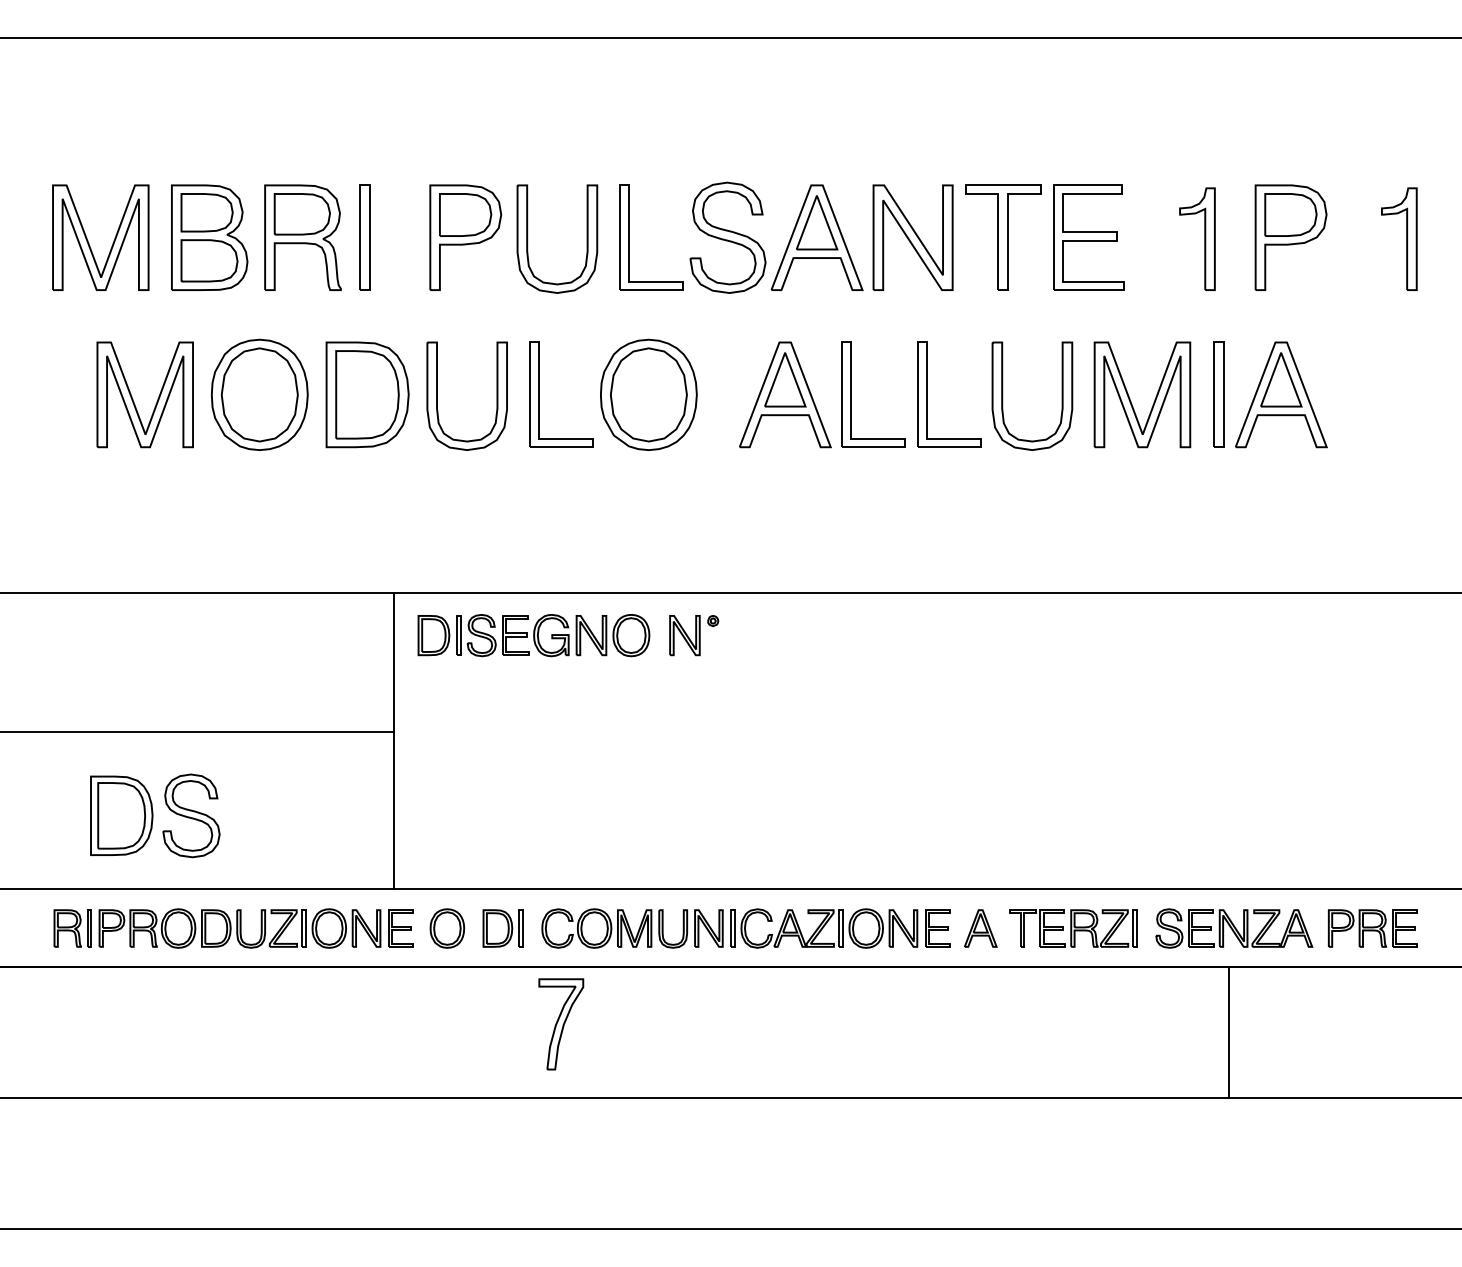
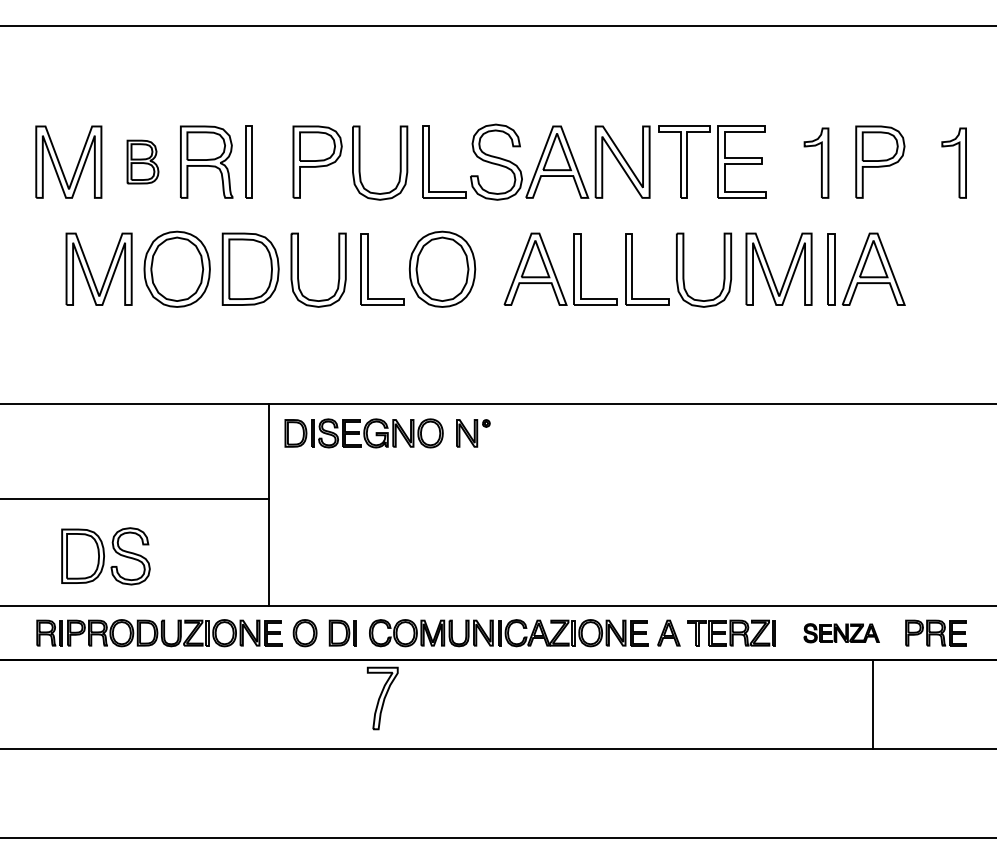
part: (208, 236) -> (142, 161), size x0.6
part: (1234, 929) -> (841, 633), size x0.7
line: (1228, 1031) -> (872, 703), moved

